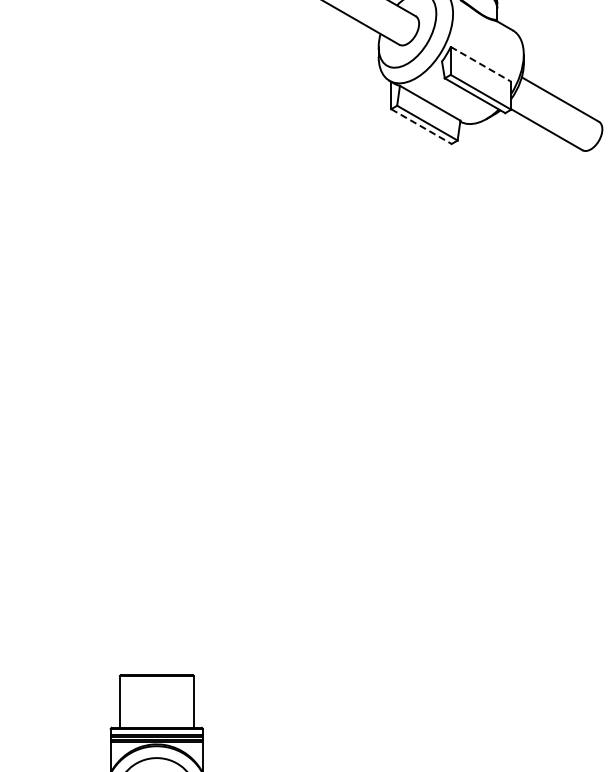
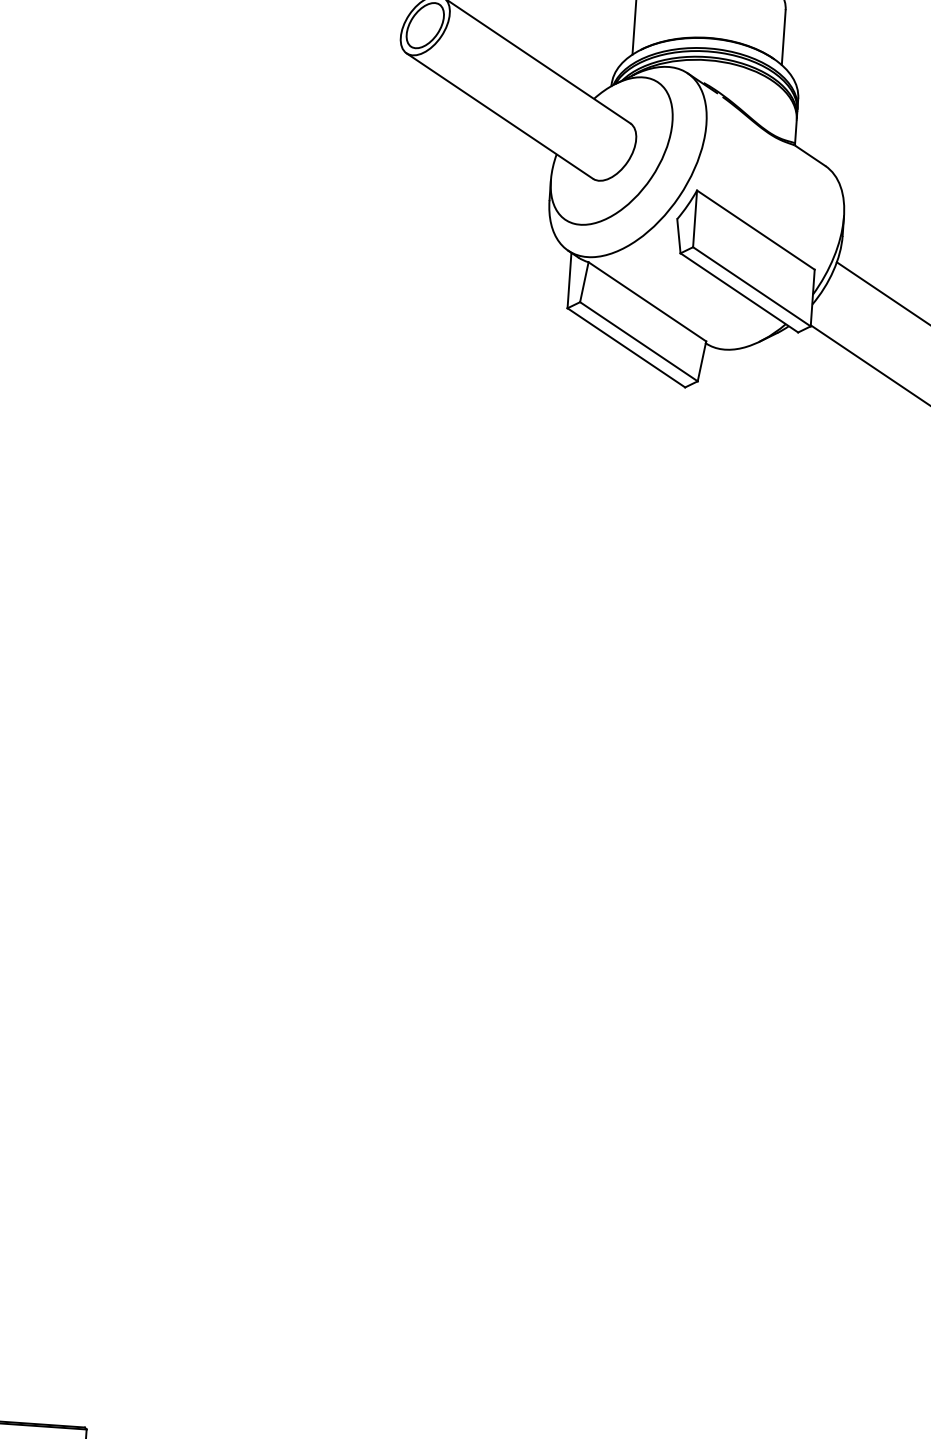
line: (481, 64) -> (756, 230), dashed -> solid
line: (421, 126) -> (626, 347), dashed -> solid

